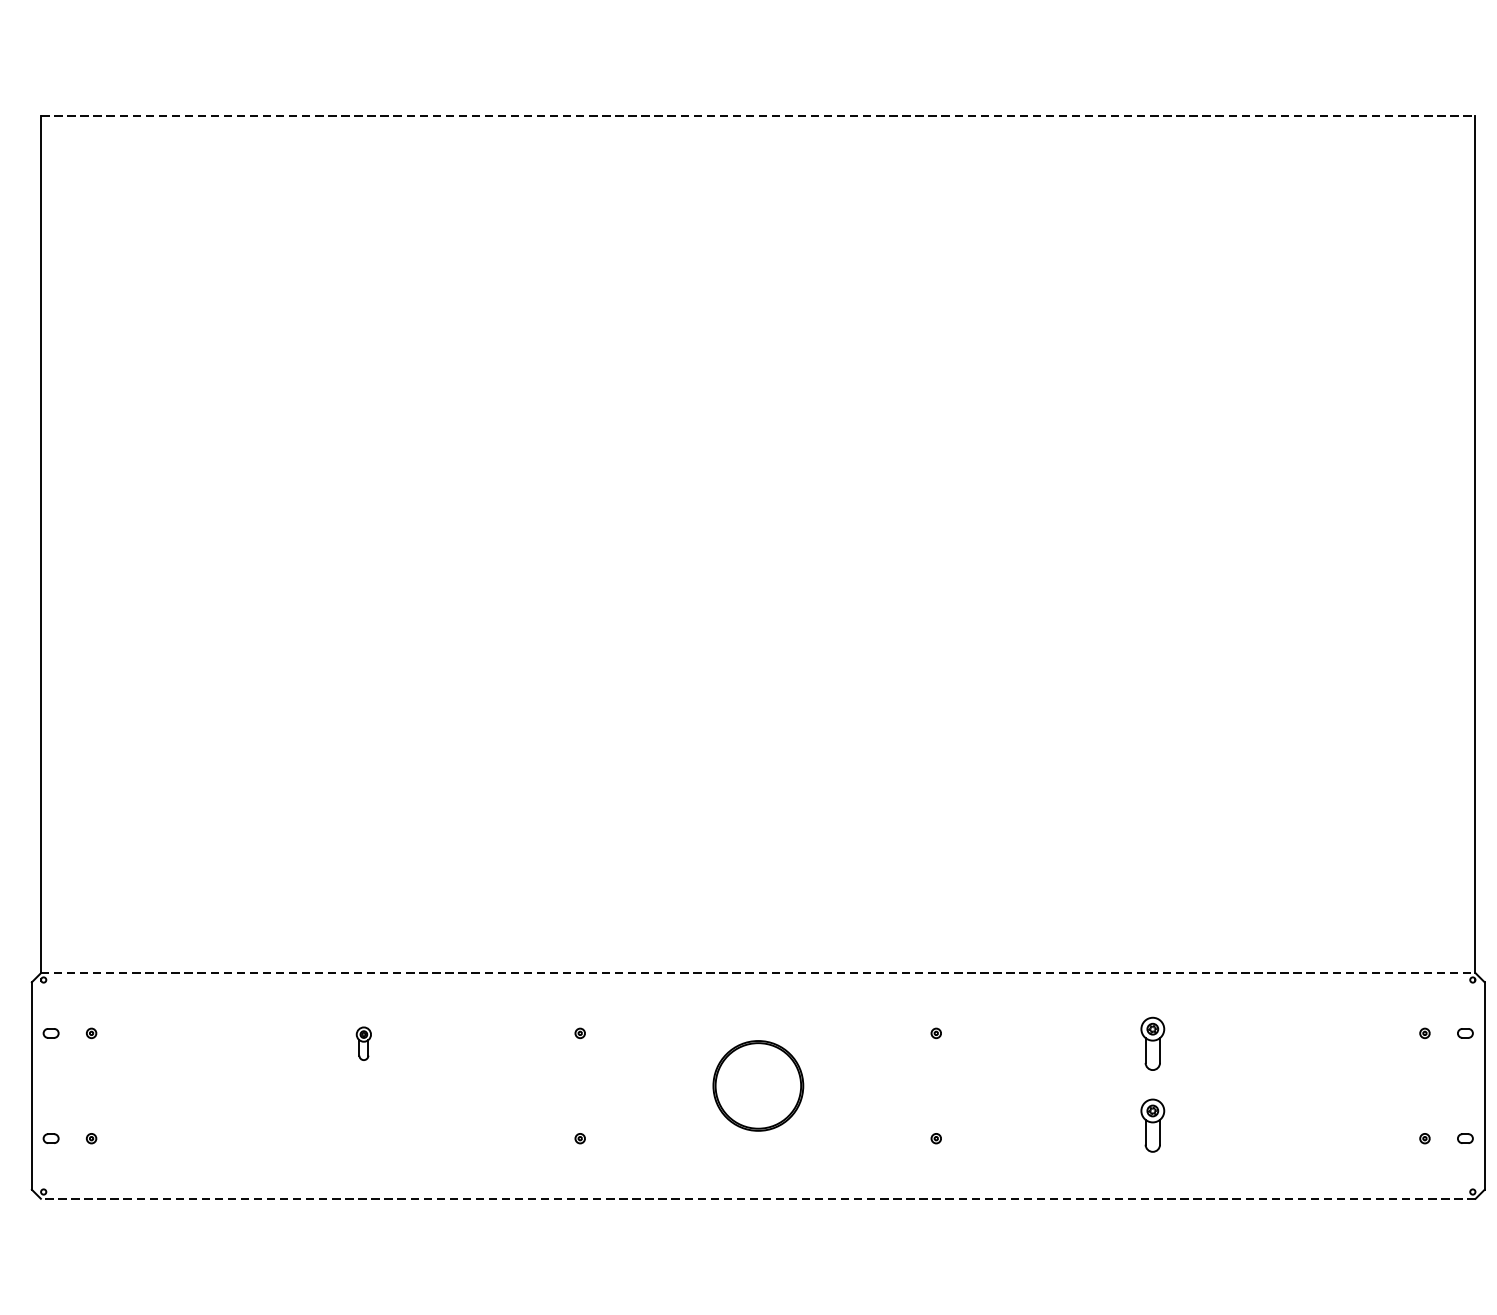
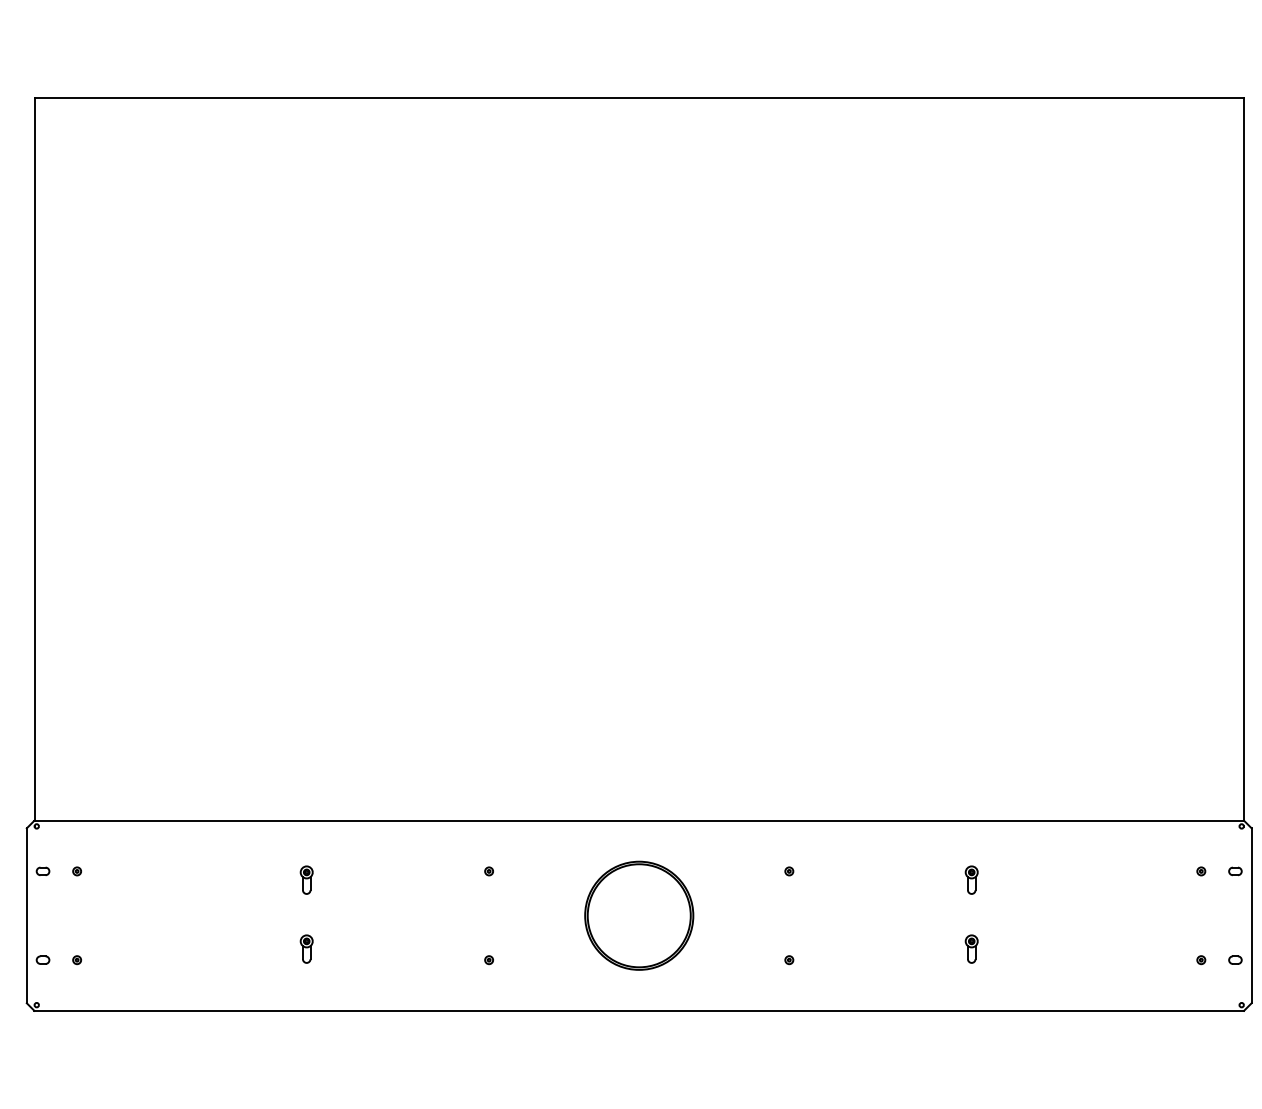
line: (758, 116) -> (639, 98), dashed -> solid
line: (758, 973) -> (639, 820), dashed -> solid
part: (1152, 1042) -> (971, 879), size x0.62
part: (758, 1085) -> (639, 915), size x1.43
part: (363, 1124) -> (306, 948), added
part: (1152, 1124) -> (971, 948), size x0.62
line: (758, 1198) -> (639, 1010), dashed -> solid

